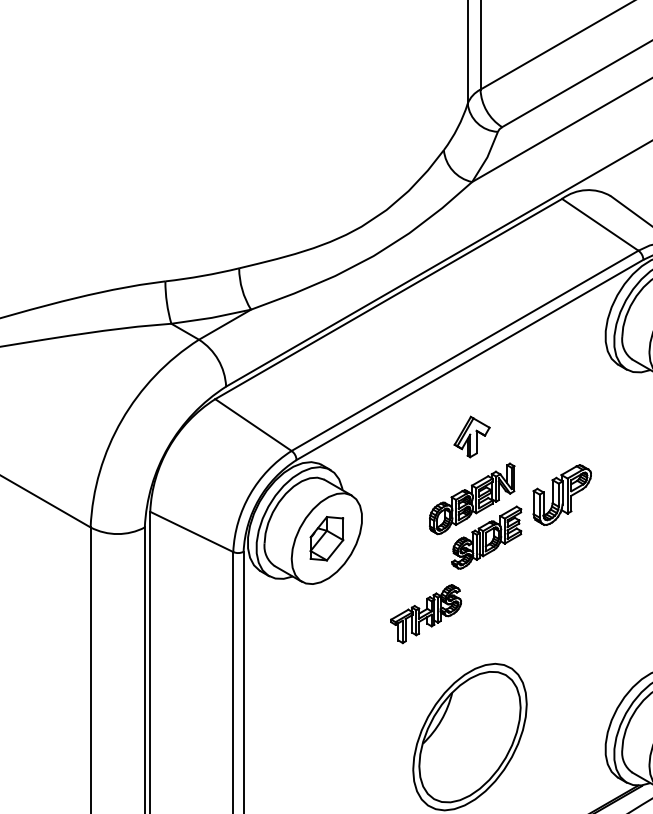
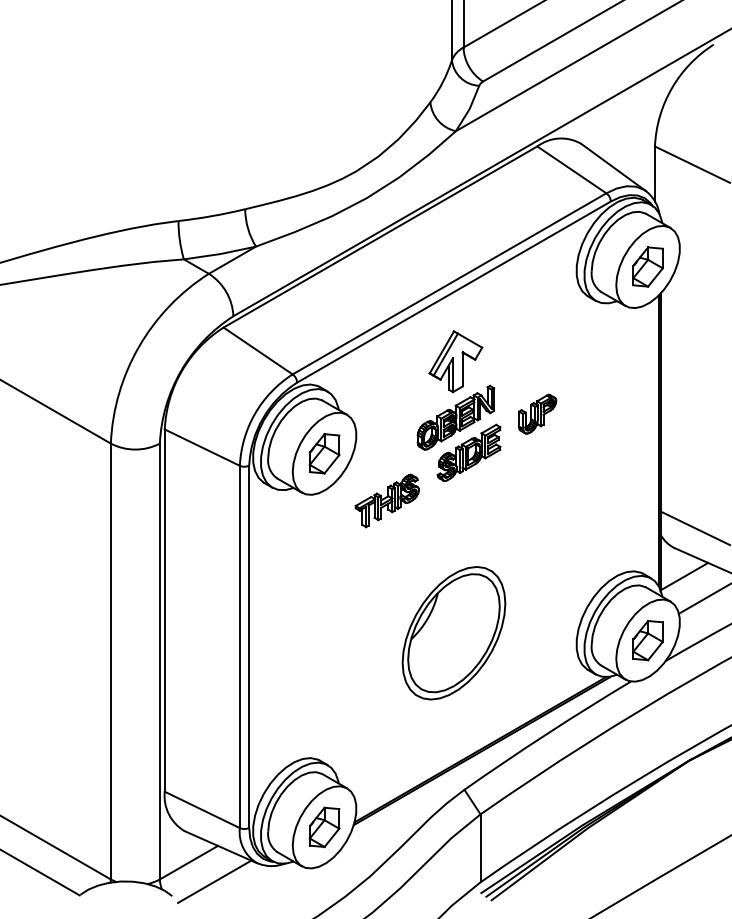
part: (471, 436) -> (455, 361), size x1.67
part: (562, 494) -> (537, 413), size x0.71
part: (425, 613) -> (386, 500), moved

